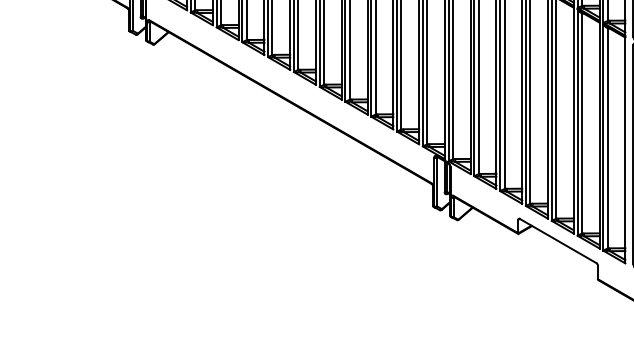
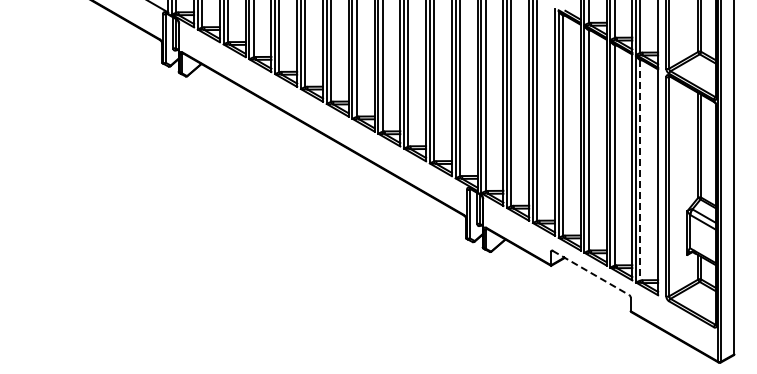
line: (607, 138) -> (640, 170), solid -> dashed
line: (558, 241) -> (591, 273), solid -> dashed

